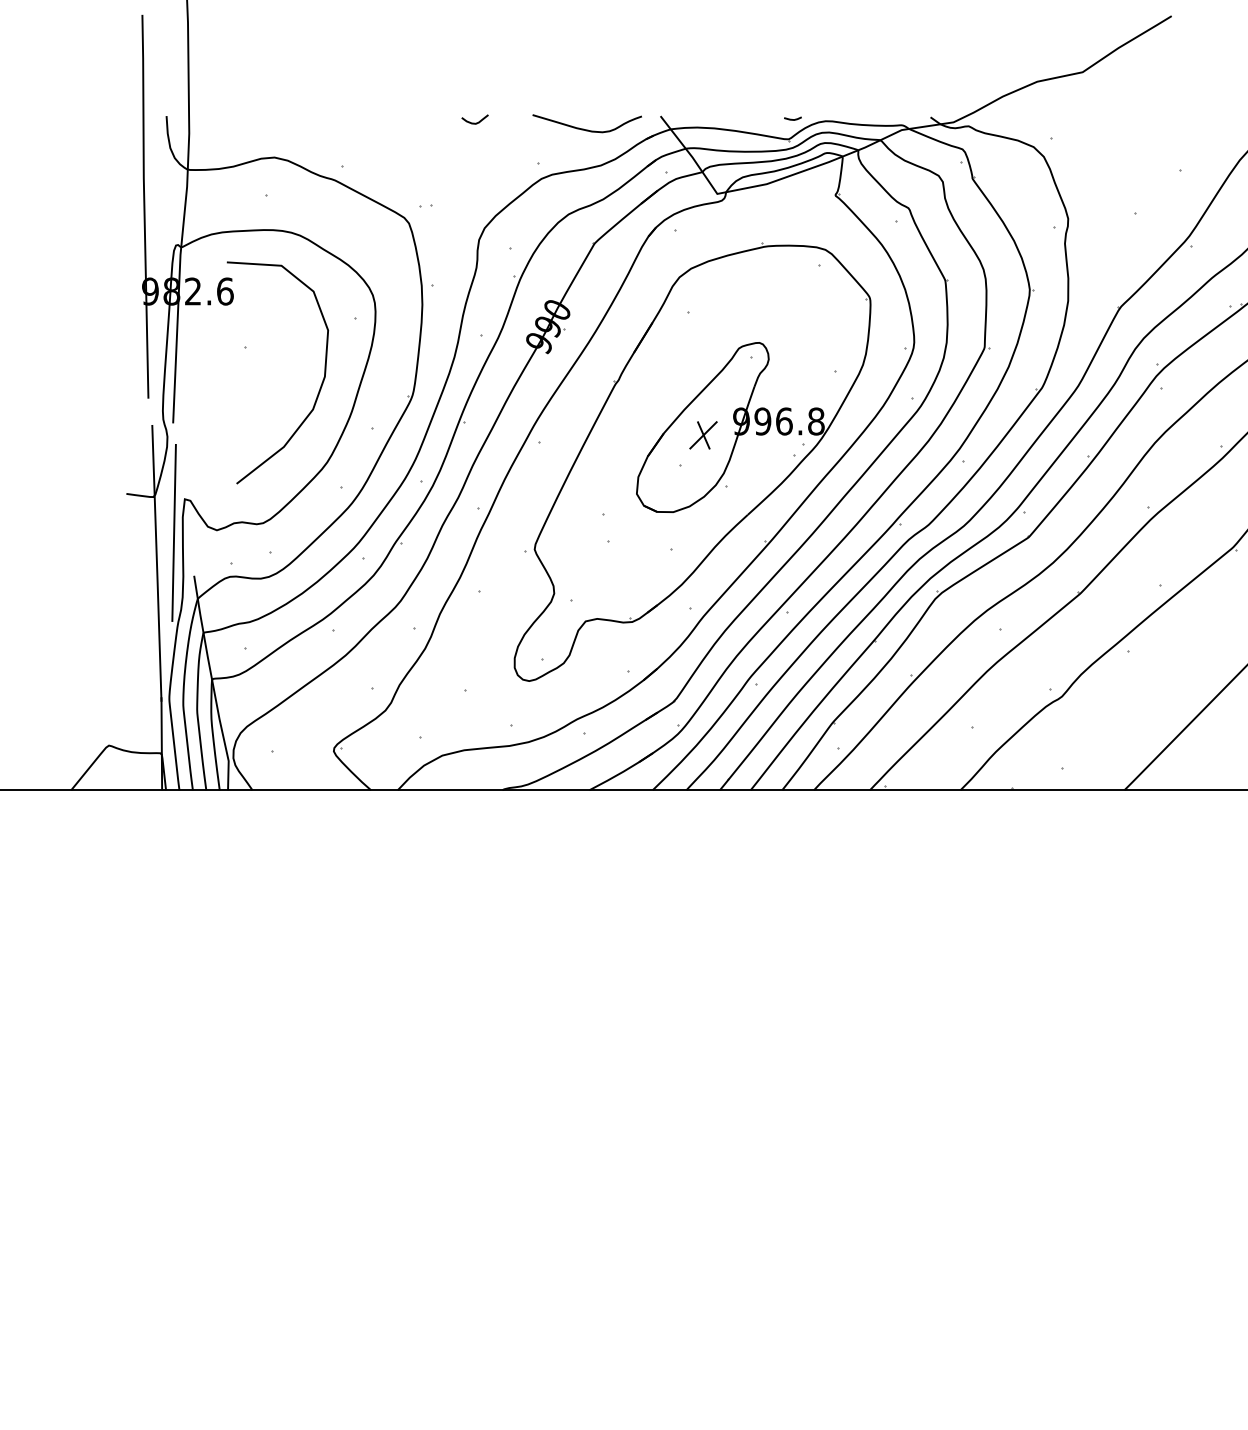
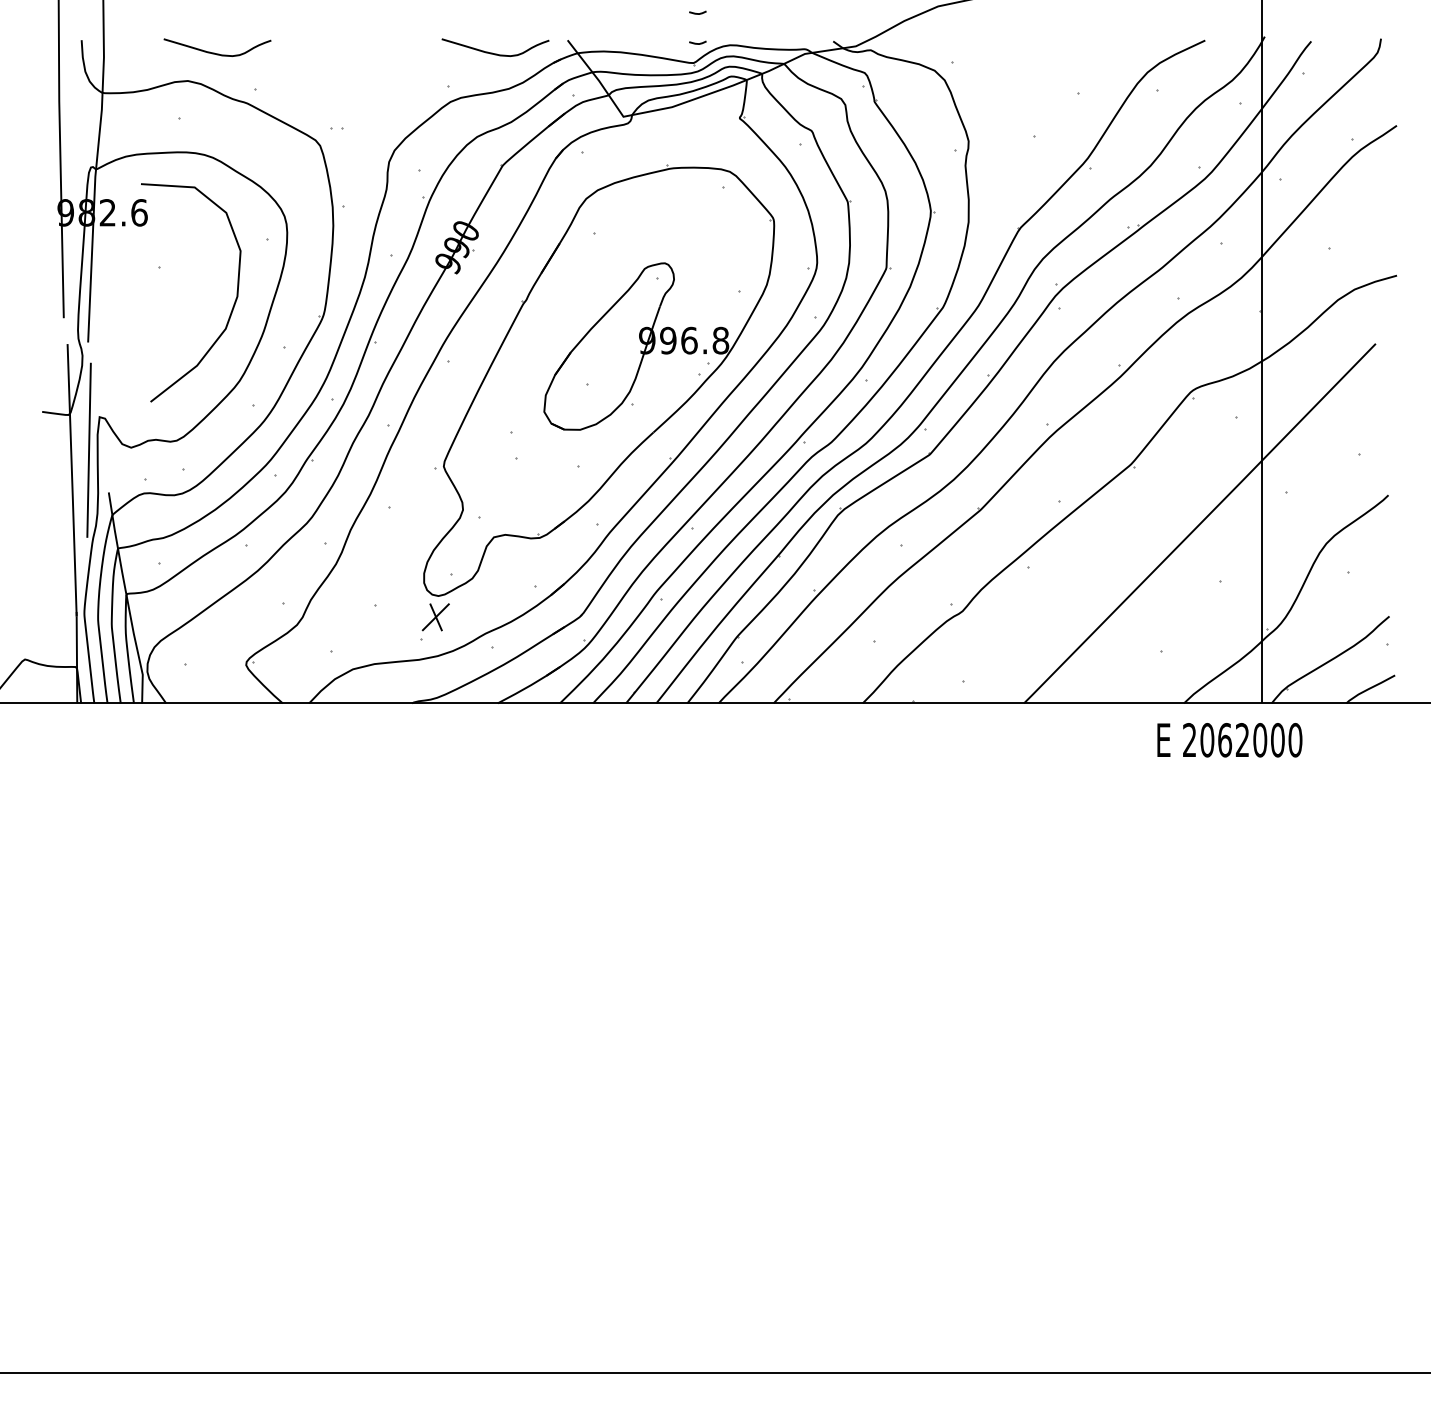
line: (792, 88) -> (697, 13), added
curve: (474, 122) -> (384, 46), removed
curve: (301, 128) -> (214, 52), added
part: (703, 435) -> (435, 617), moved

